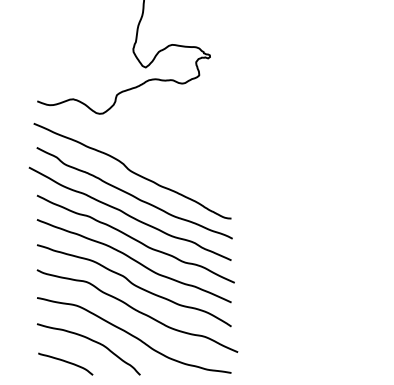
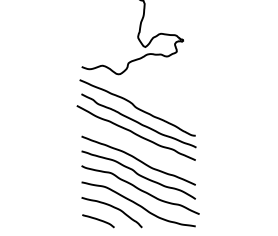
curve: (135, 238) -> (139, 147), removed

